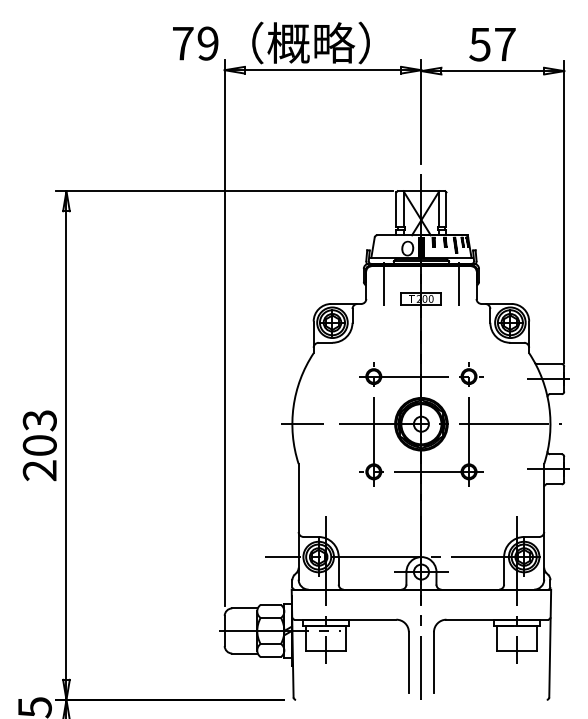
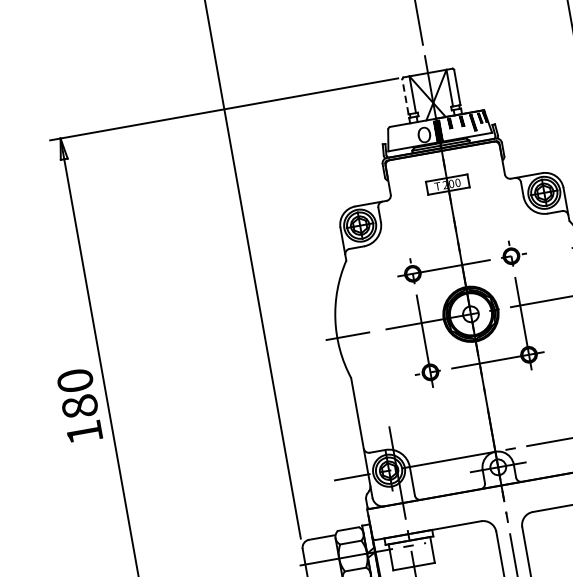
line: (396, 209) -> (405, 96), solid -> dashed
line: (383, 283) -> (405, 175), removed
line: (459, 283) -> (484, 161), removed
text: (39, 445) -> (79, 406), 203 -> 180

